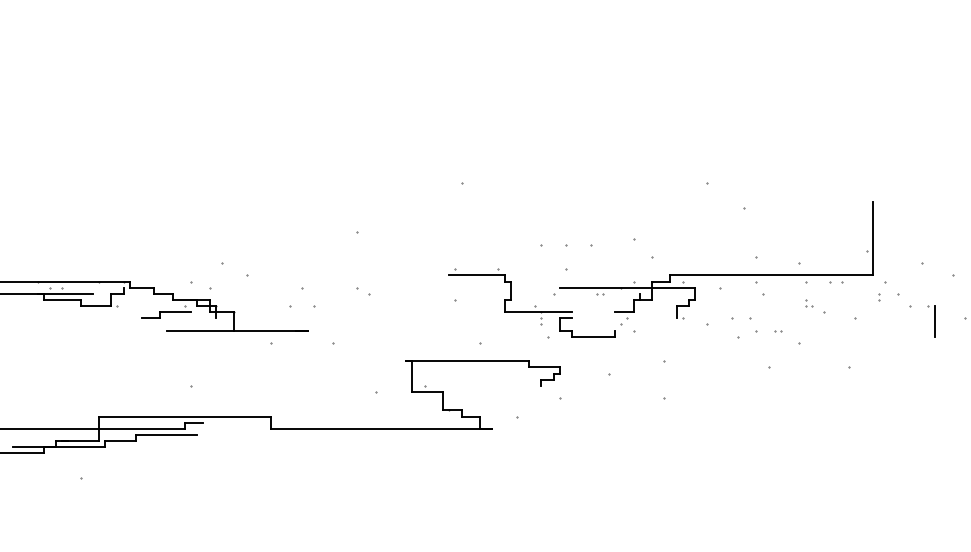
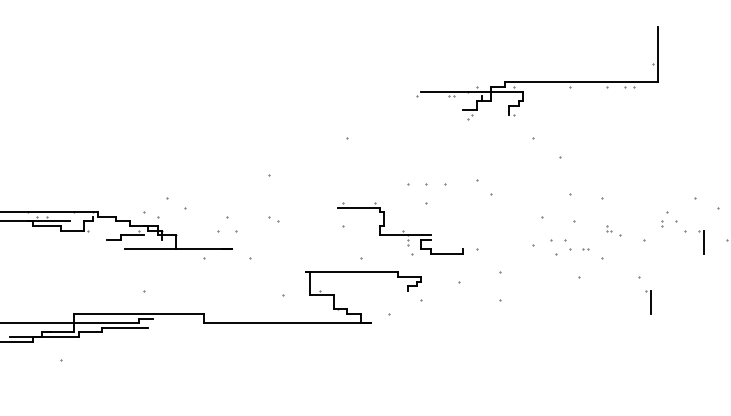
part: (713, 274) -> (537, 81), moved
part: (861, 401) -> (648, 302), added

